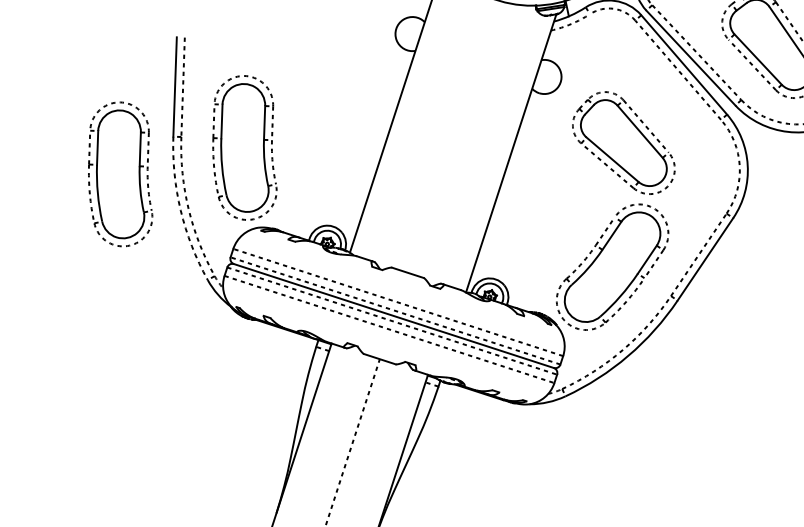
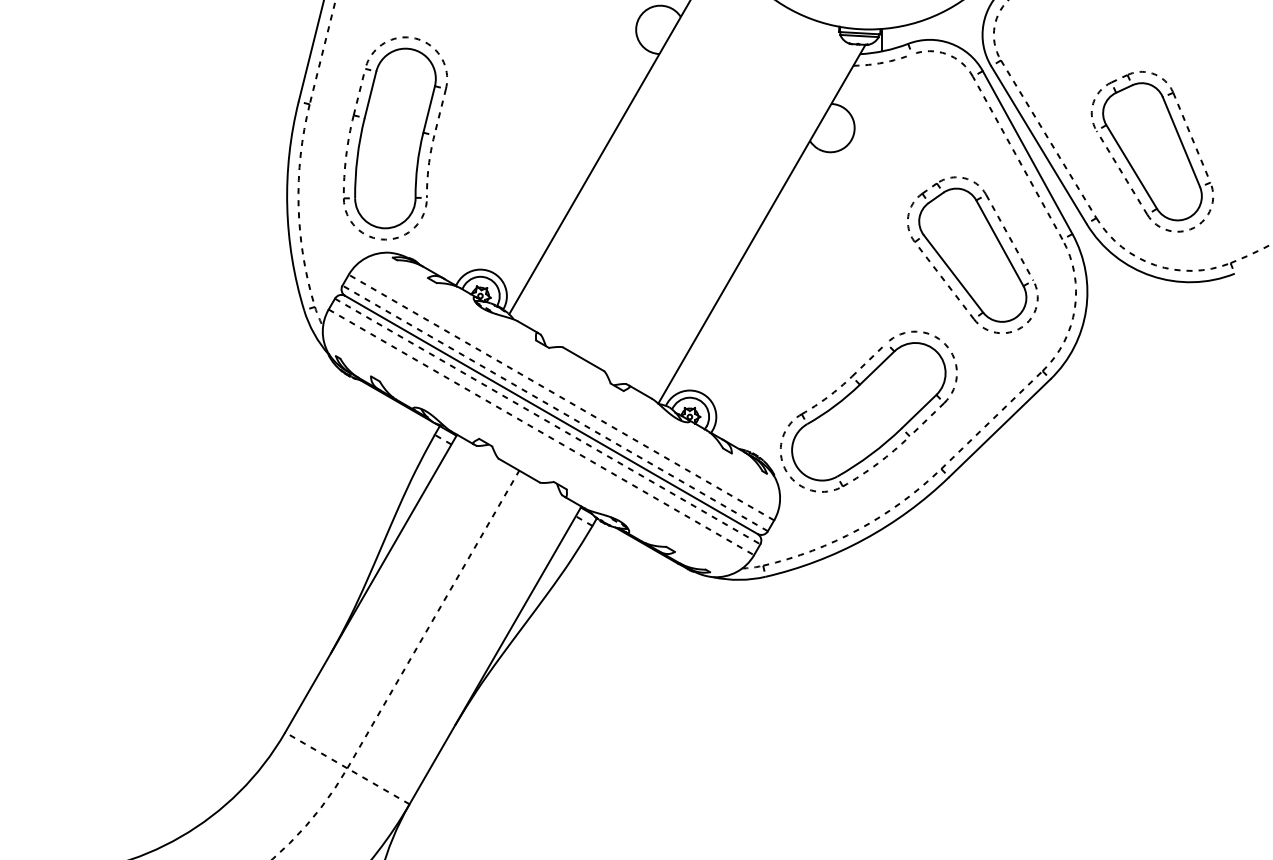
part: (622, 143) -> (972, 254), moved
part: (120, 174) -> (214, 138), removed
arc: (181, 210) -> (287, 206), dashed -> solid

